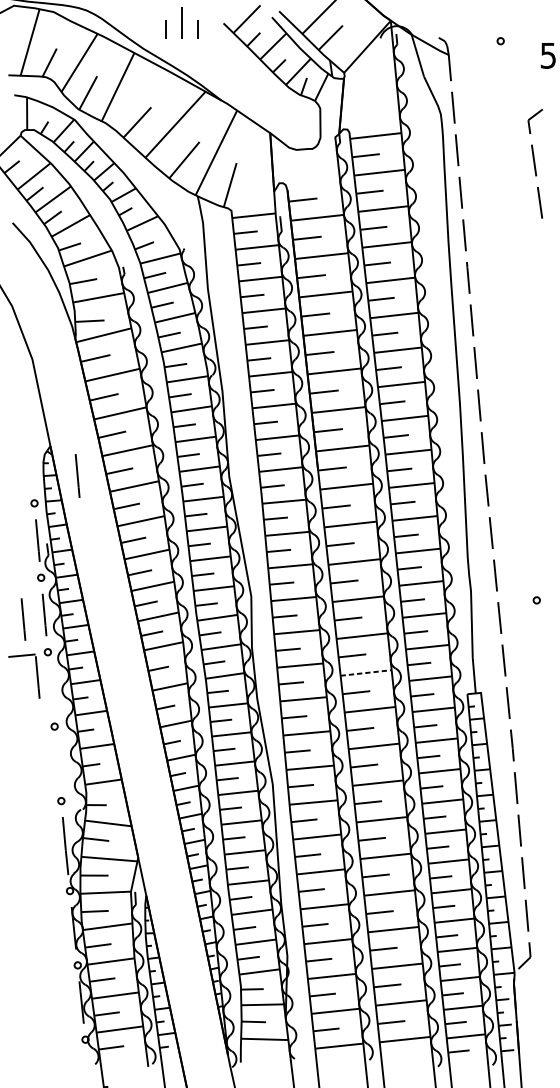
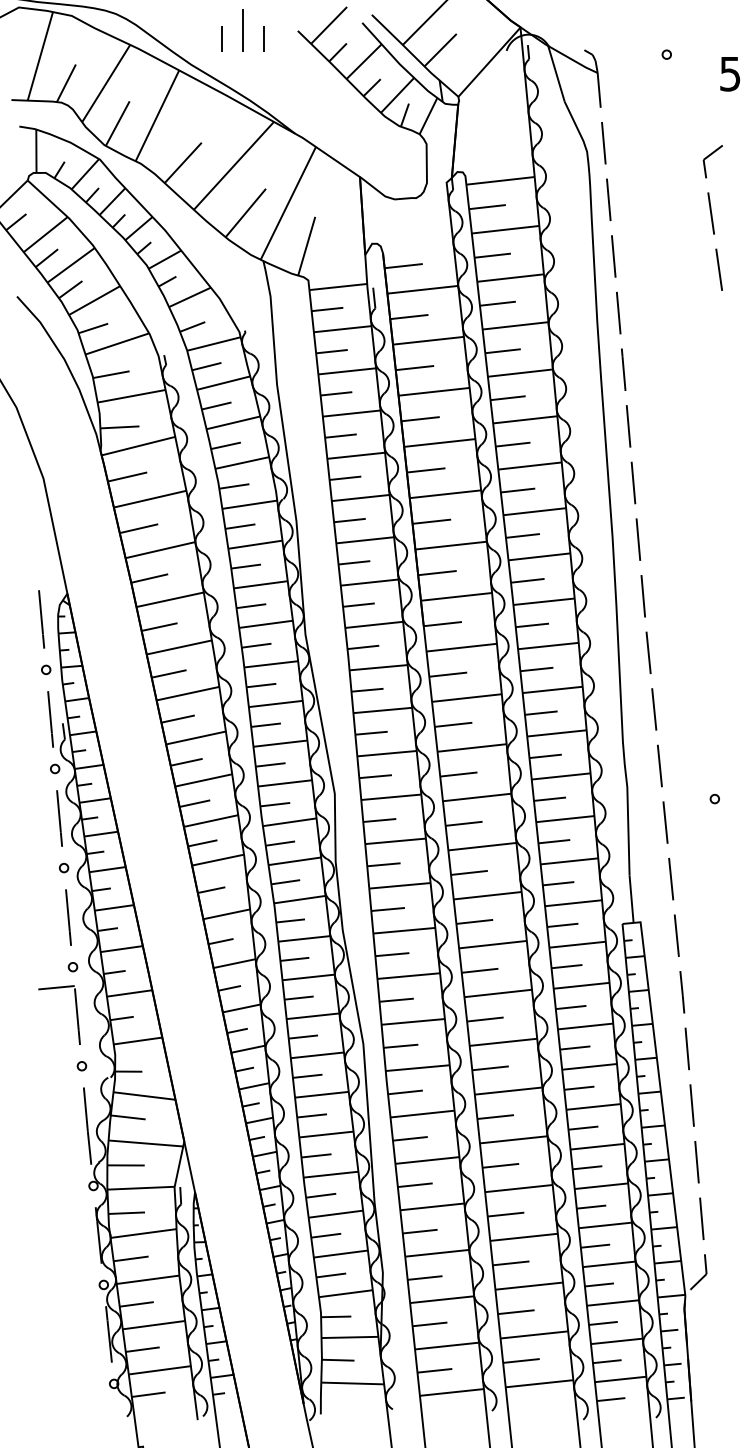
line: (77, 476) -> (41, 619), moved
line: (23, 619) -> (68, 917), moved
line: (366, 672) -> (488, 895), dashed -> solid
part: (36, 675) -> (76, 1014), moved

